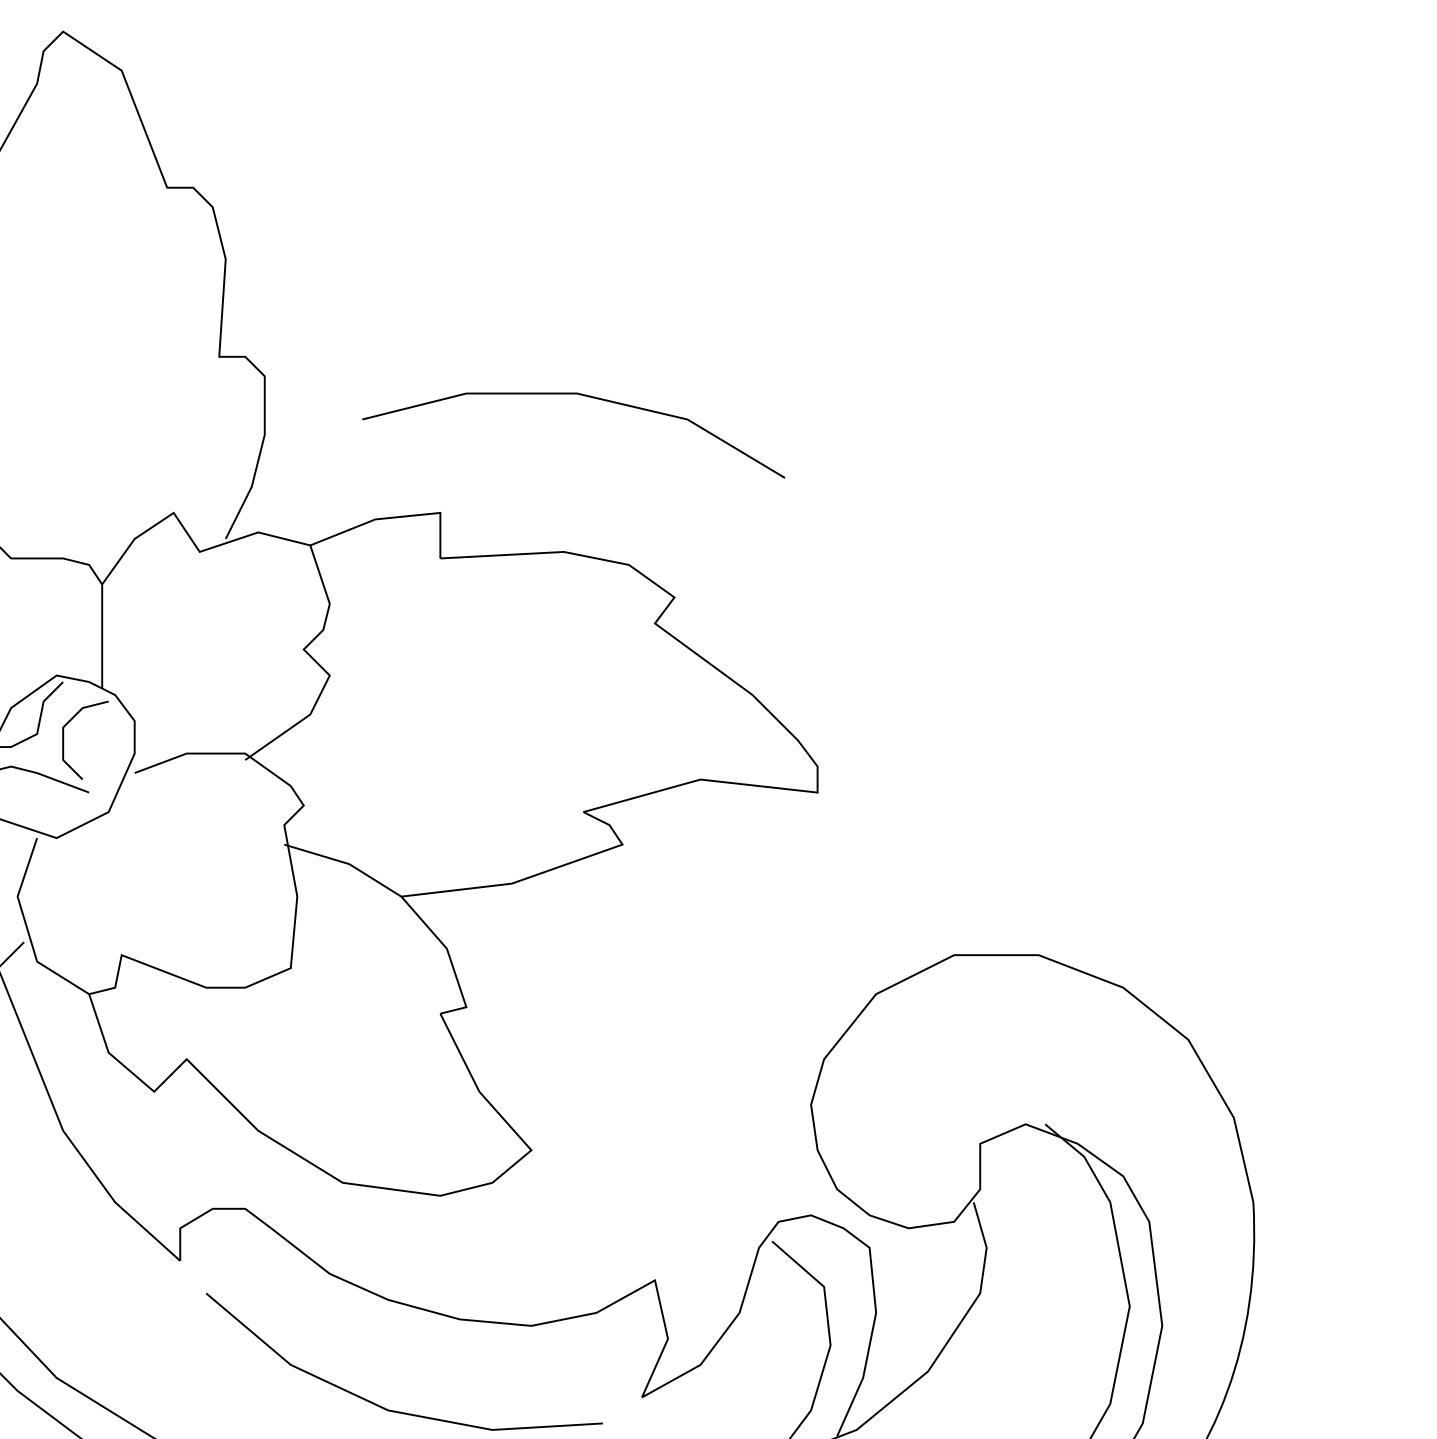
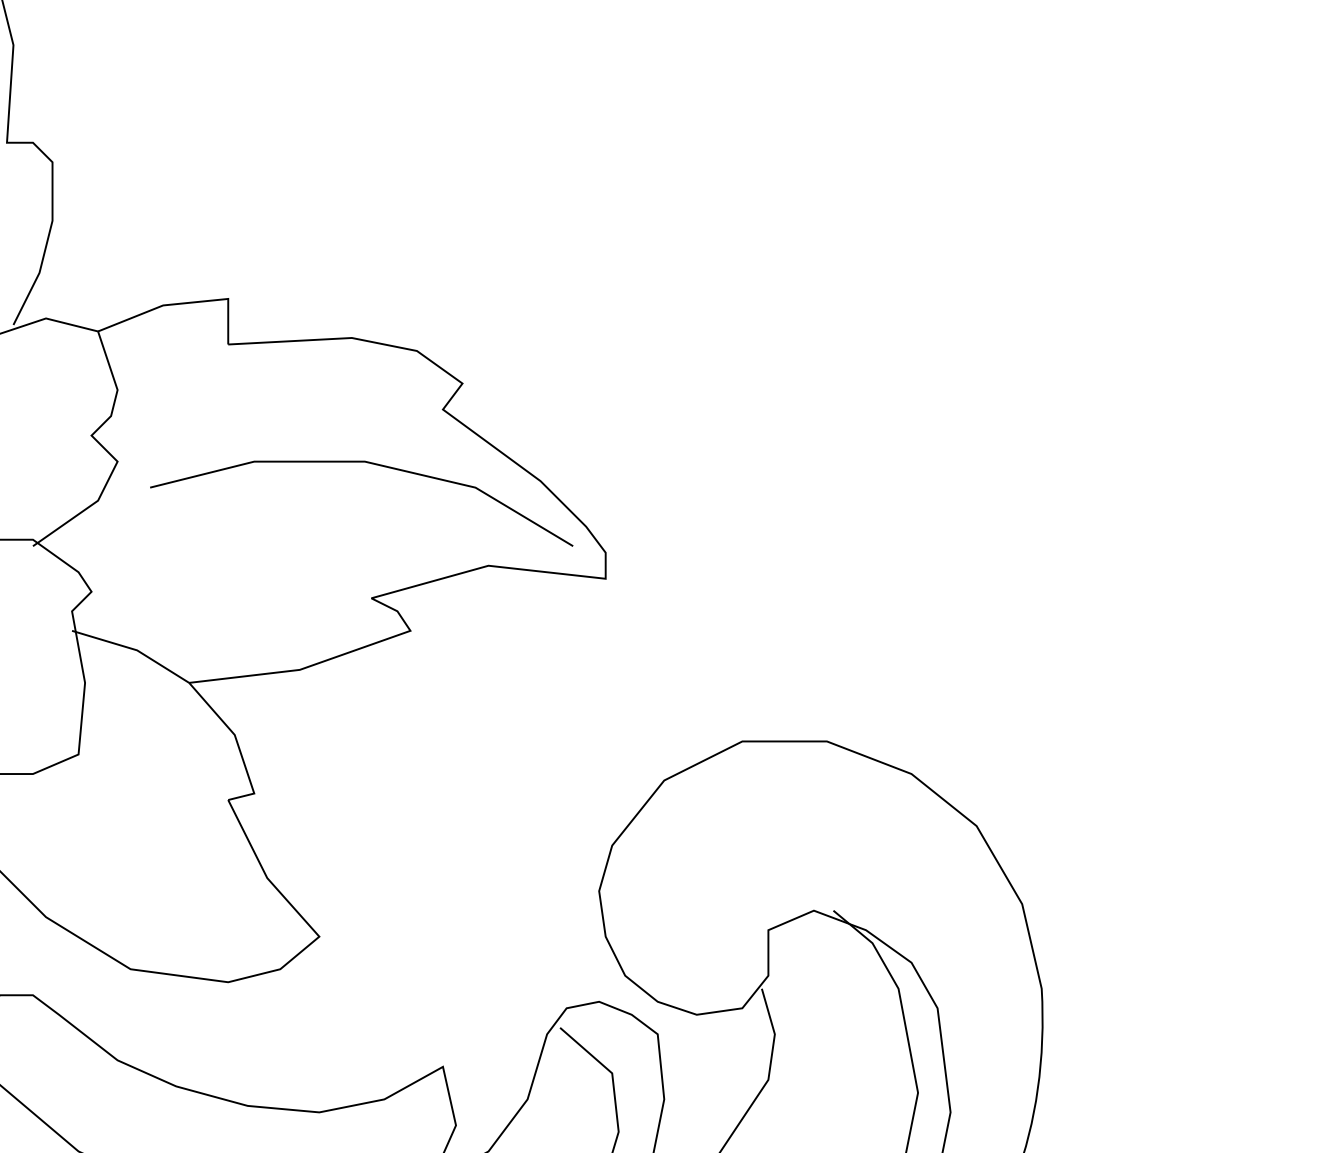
curve: (584, 396) -> (372, 464), moved

